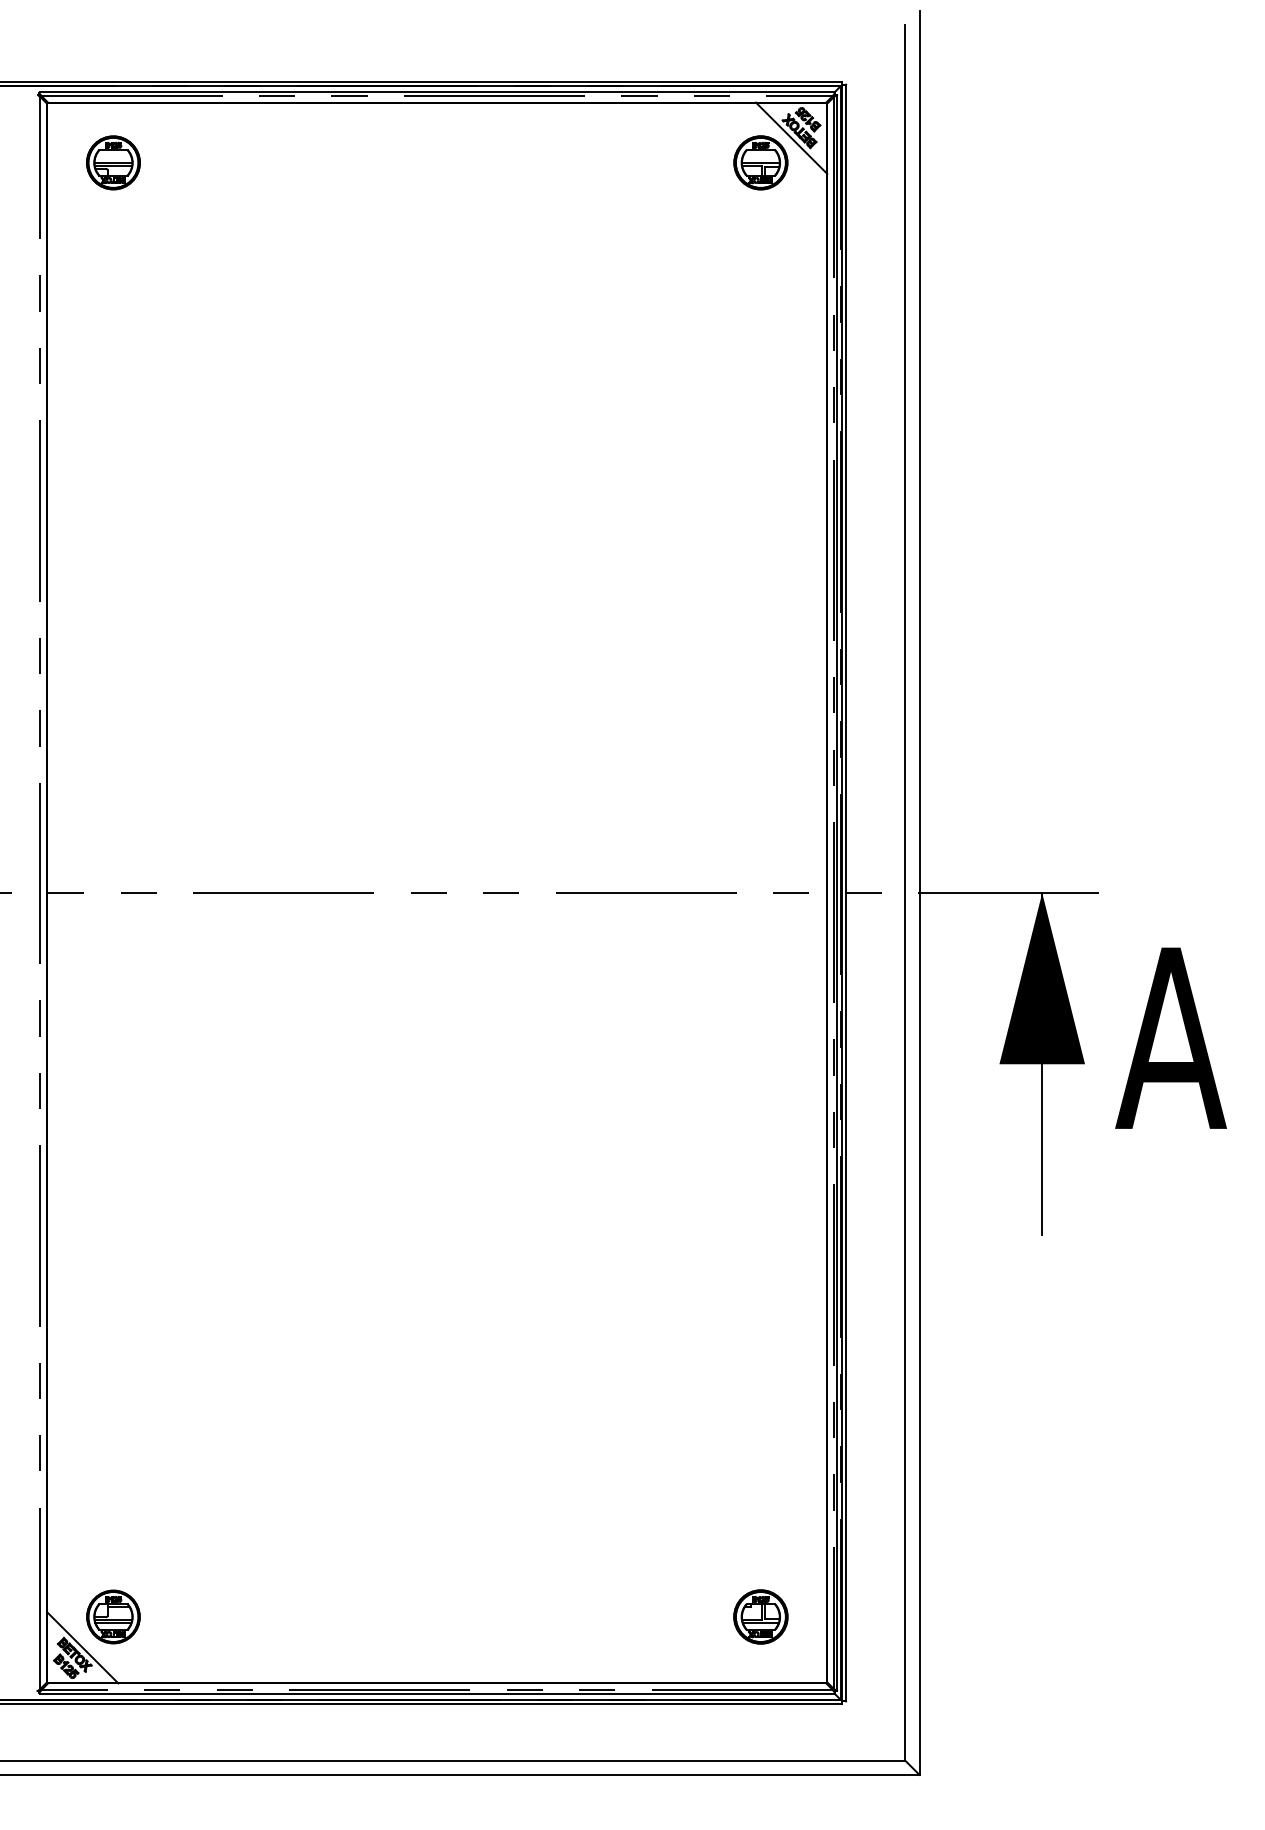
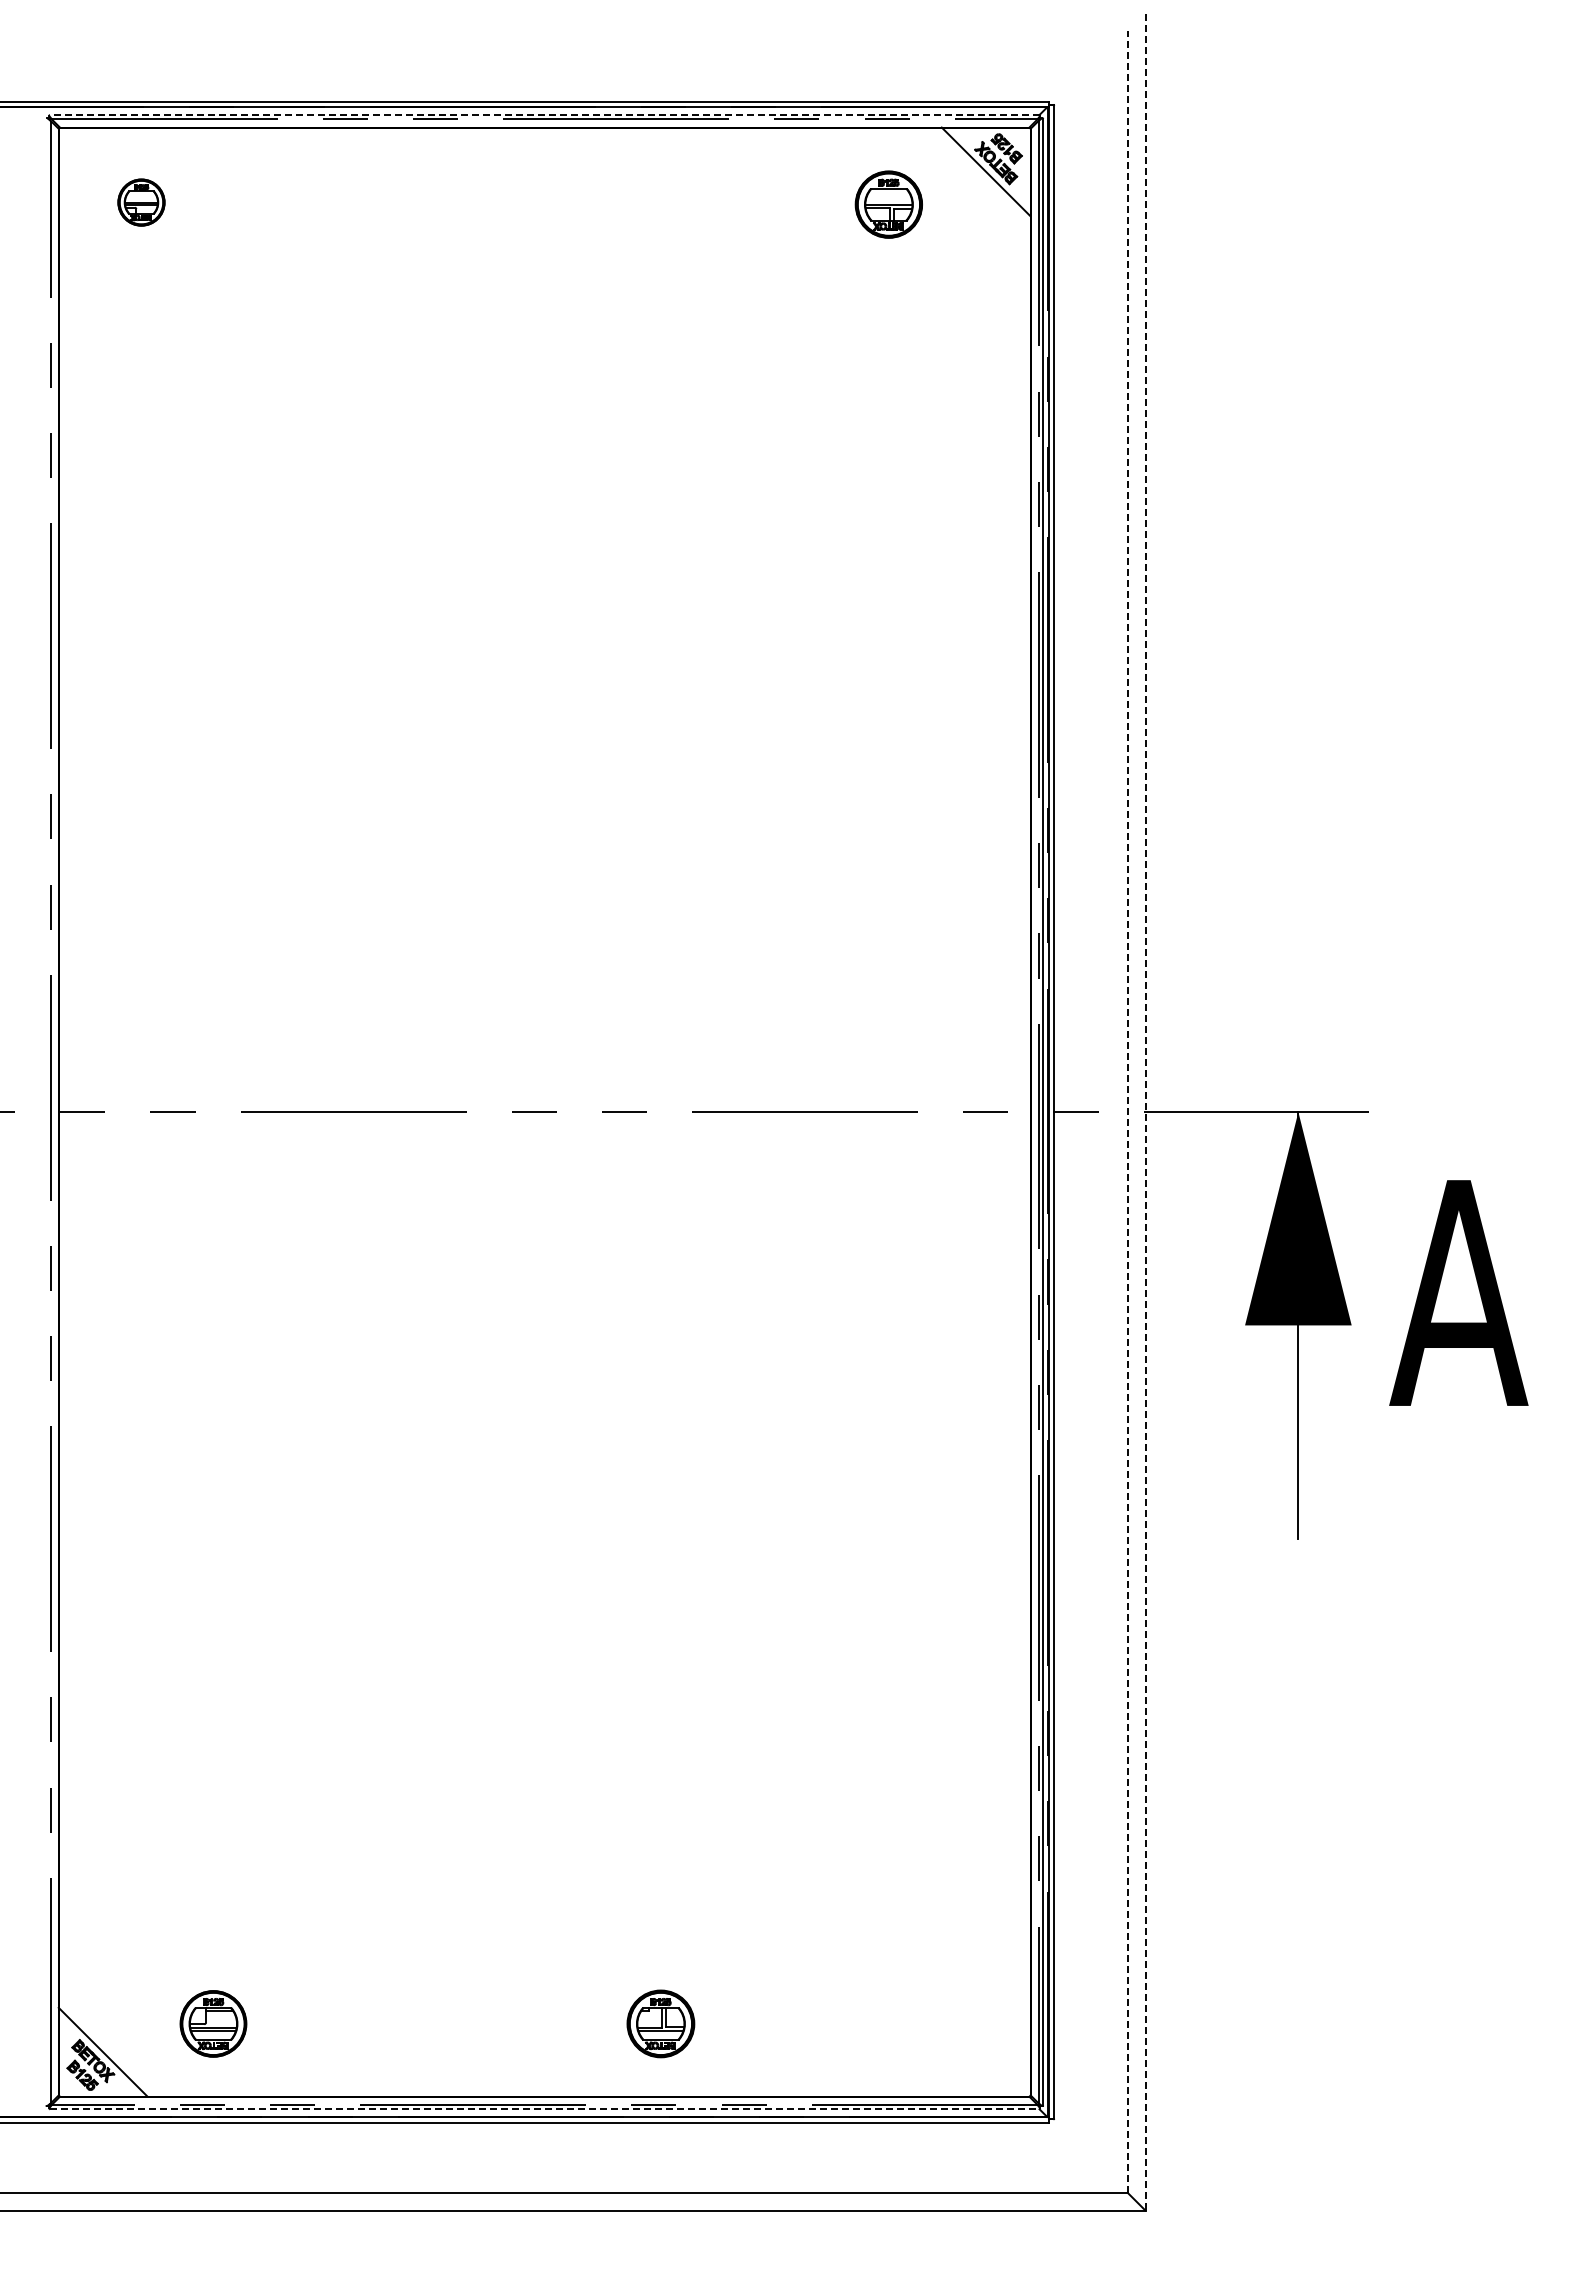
line: (437, 92) -> (544, 114), solid -> dashed
part: (113, 162) -> (141, 202), size x0.7
part: (760, 162) -> (888, 204), moved
line: (905, 893) -> (1127, 1112), solid -> dashed
line: (919, 893) -> (1145, 1112), solid -> dashed
part: (113, 1616) -> (213, 2023), moved
part: (760, 1616) -> (660, 2023), moved
line: (437, 1693) -> (544, 2109), solid -> dashed

